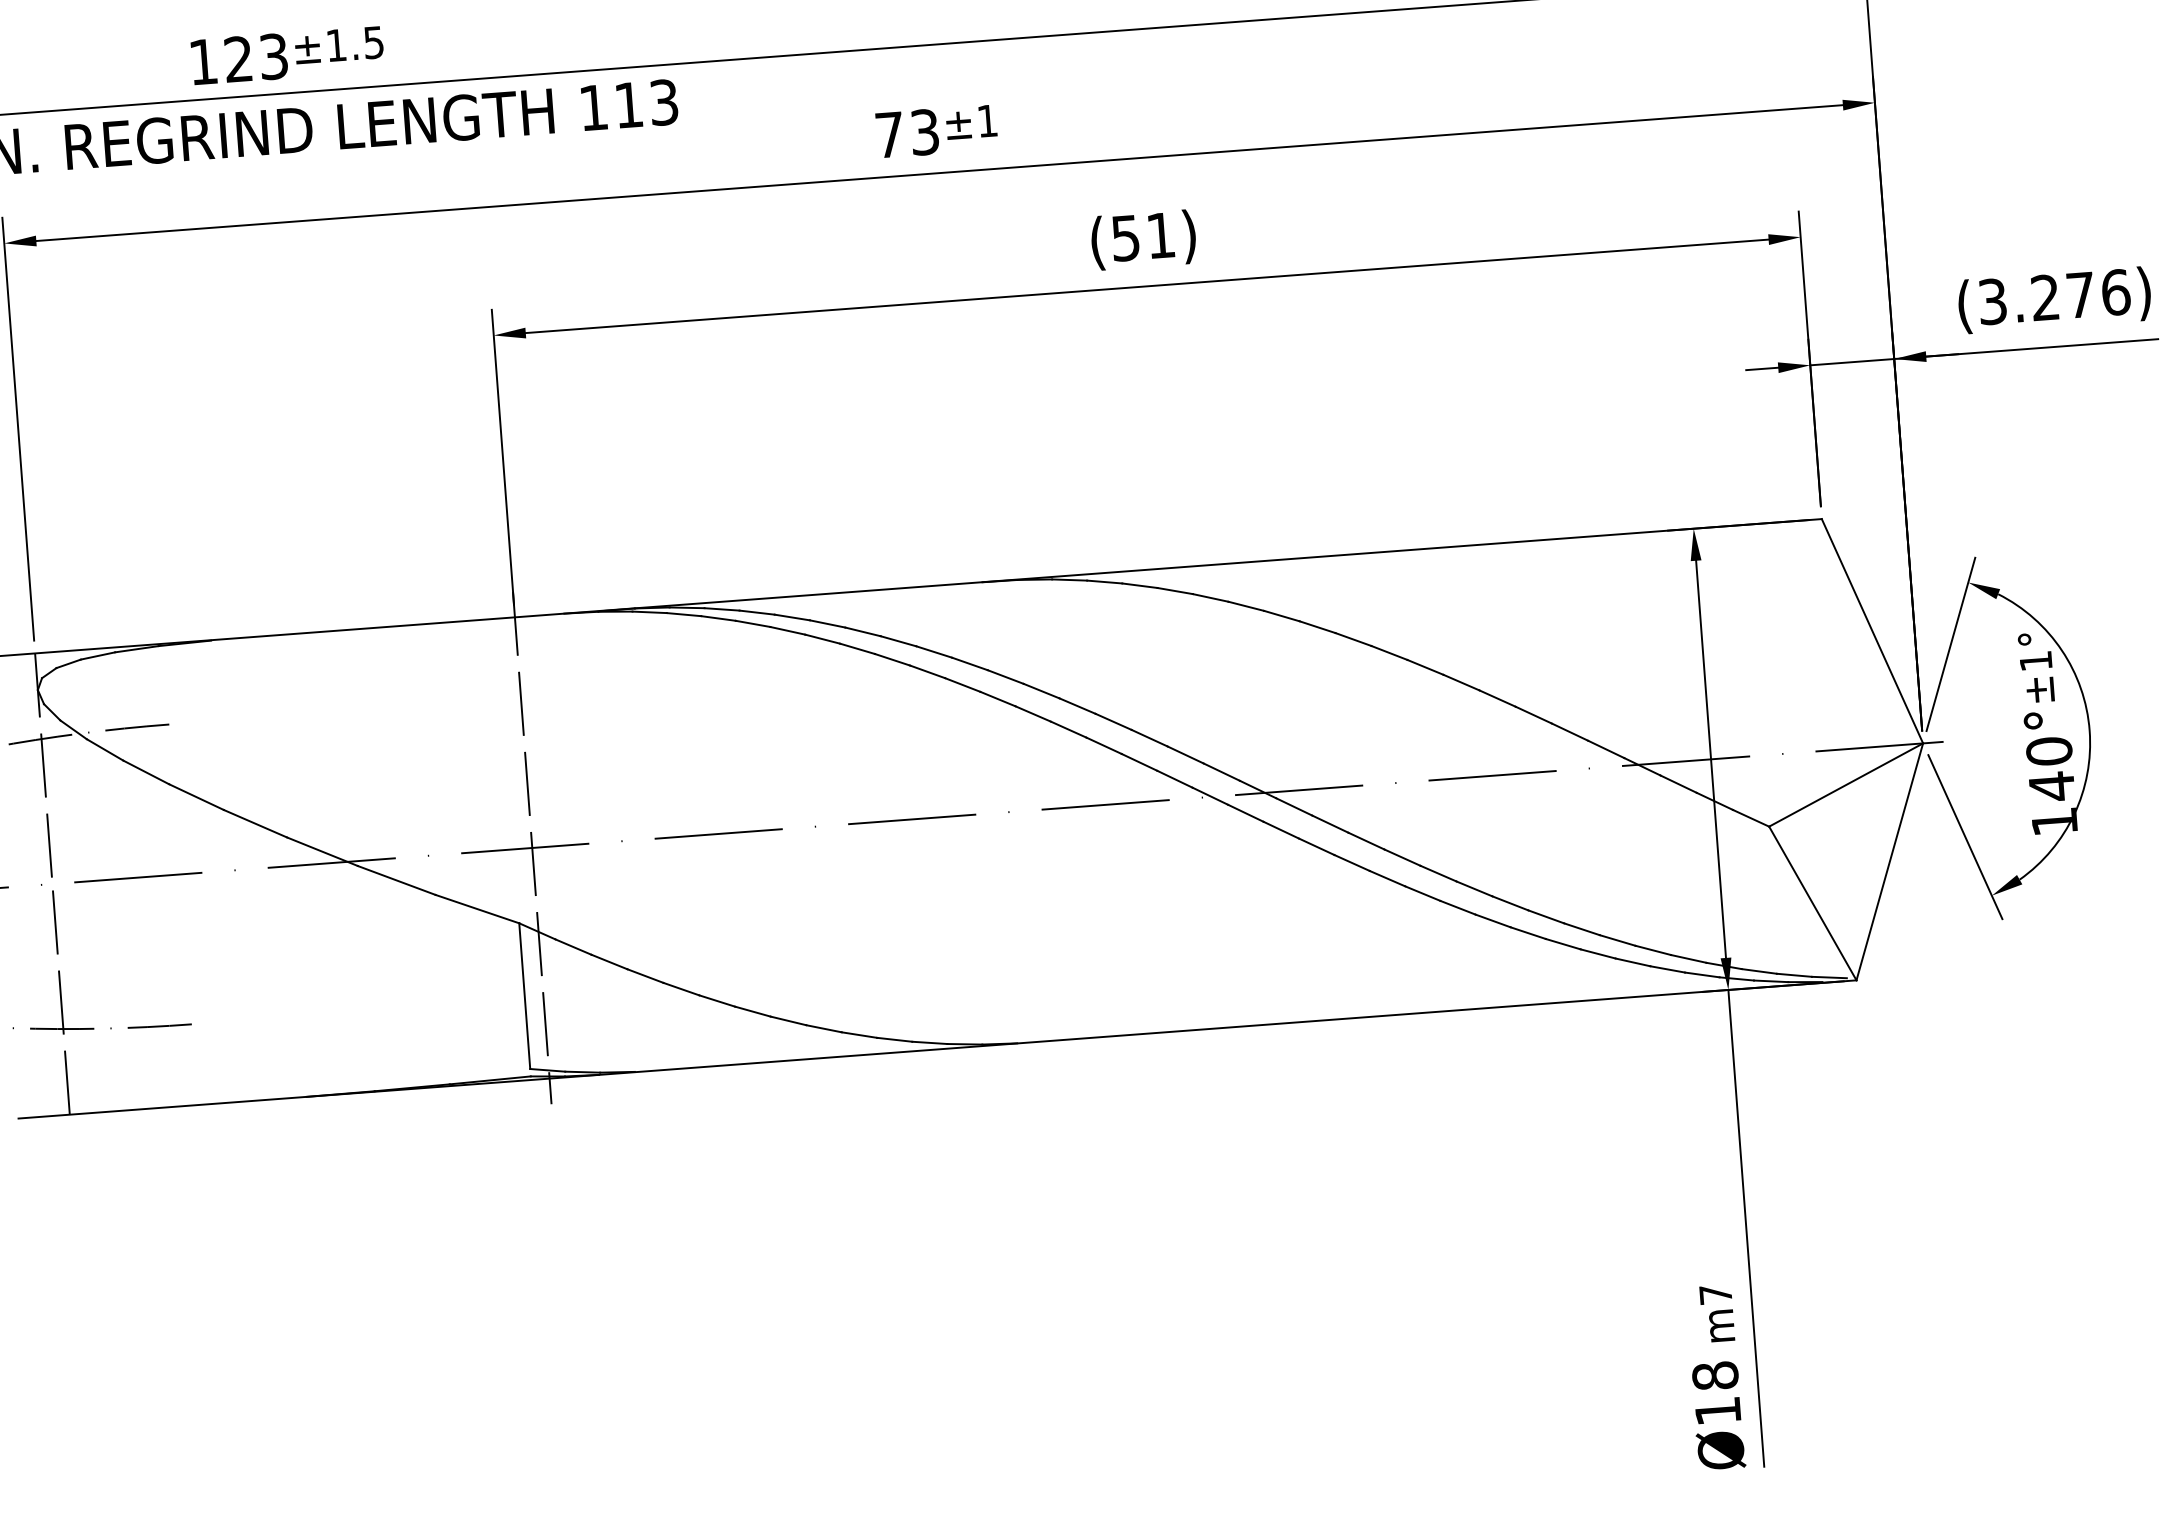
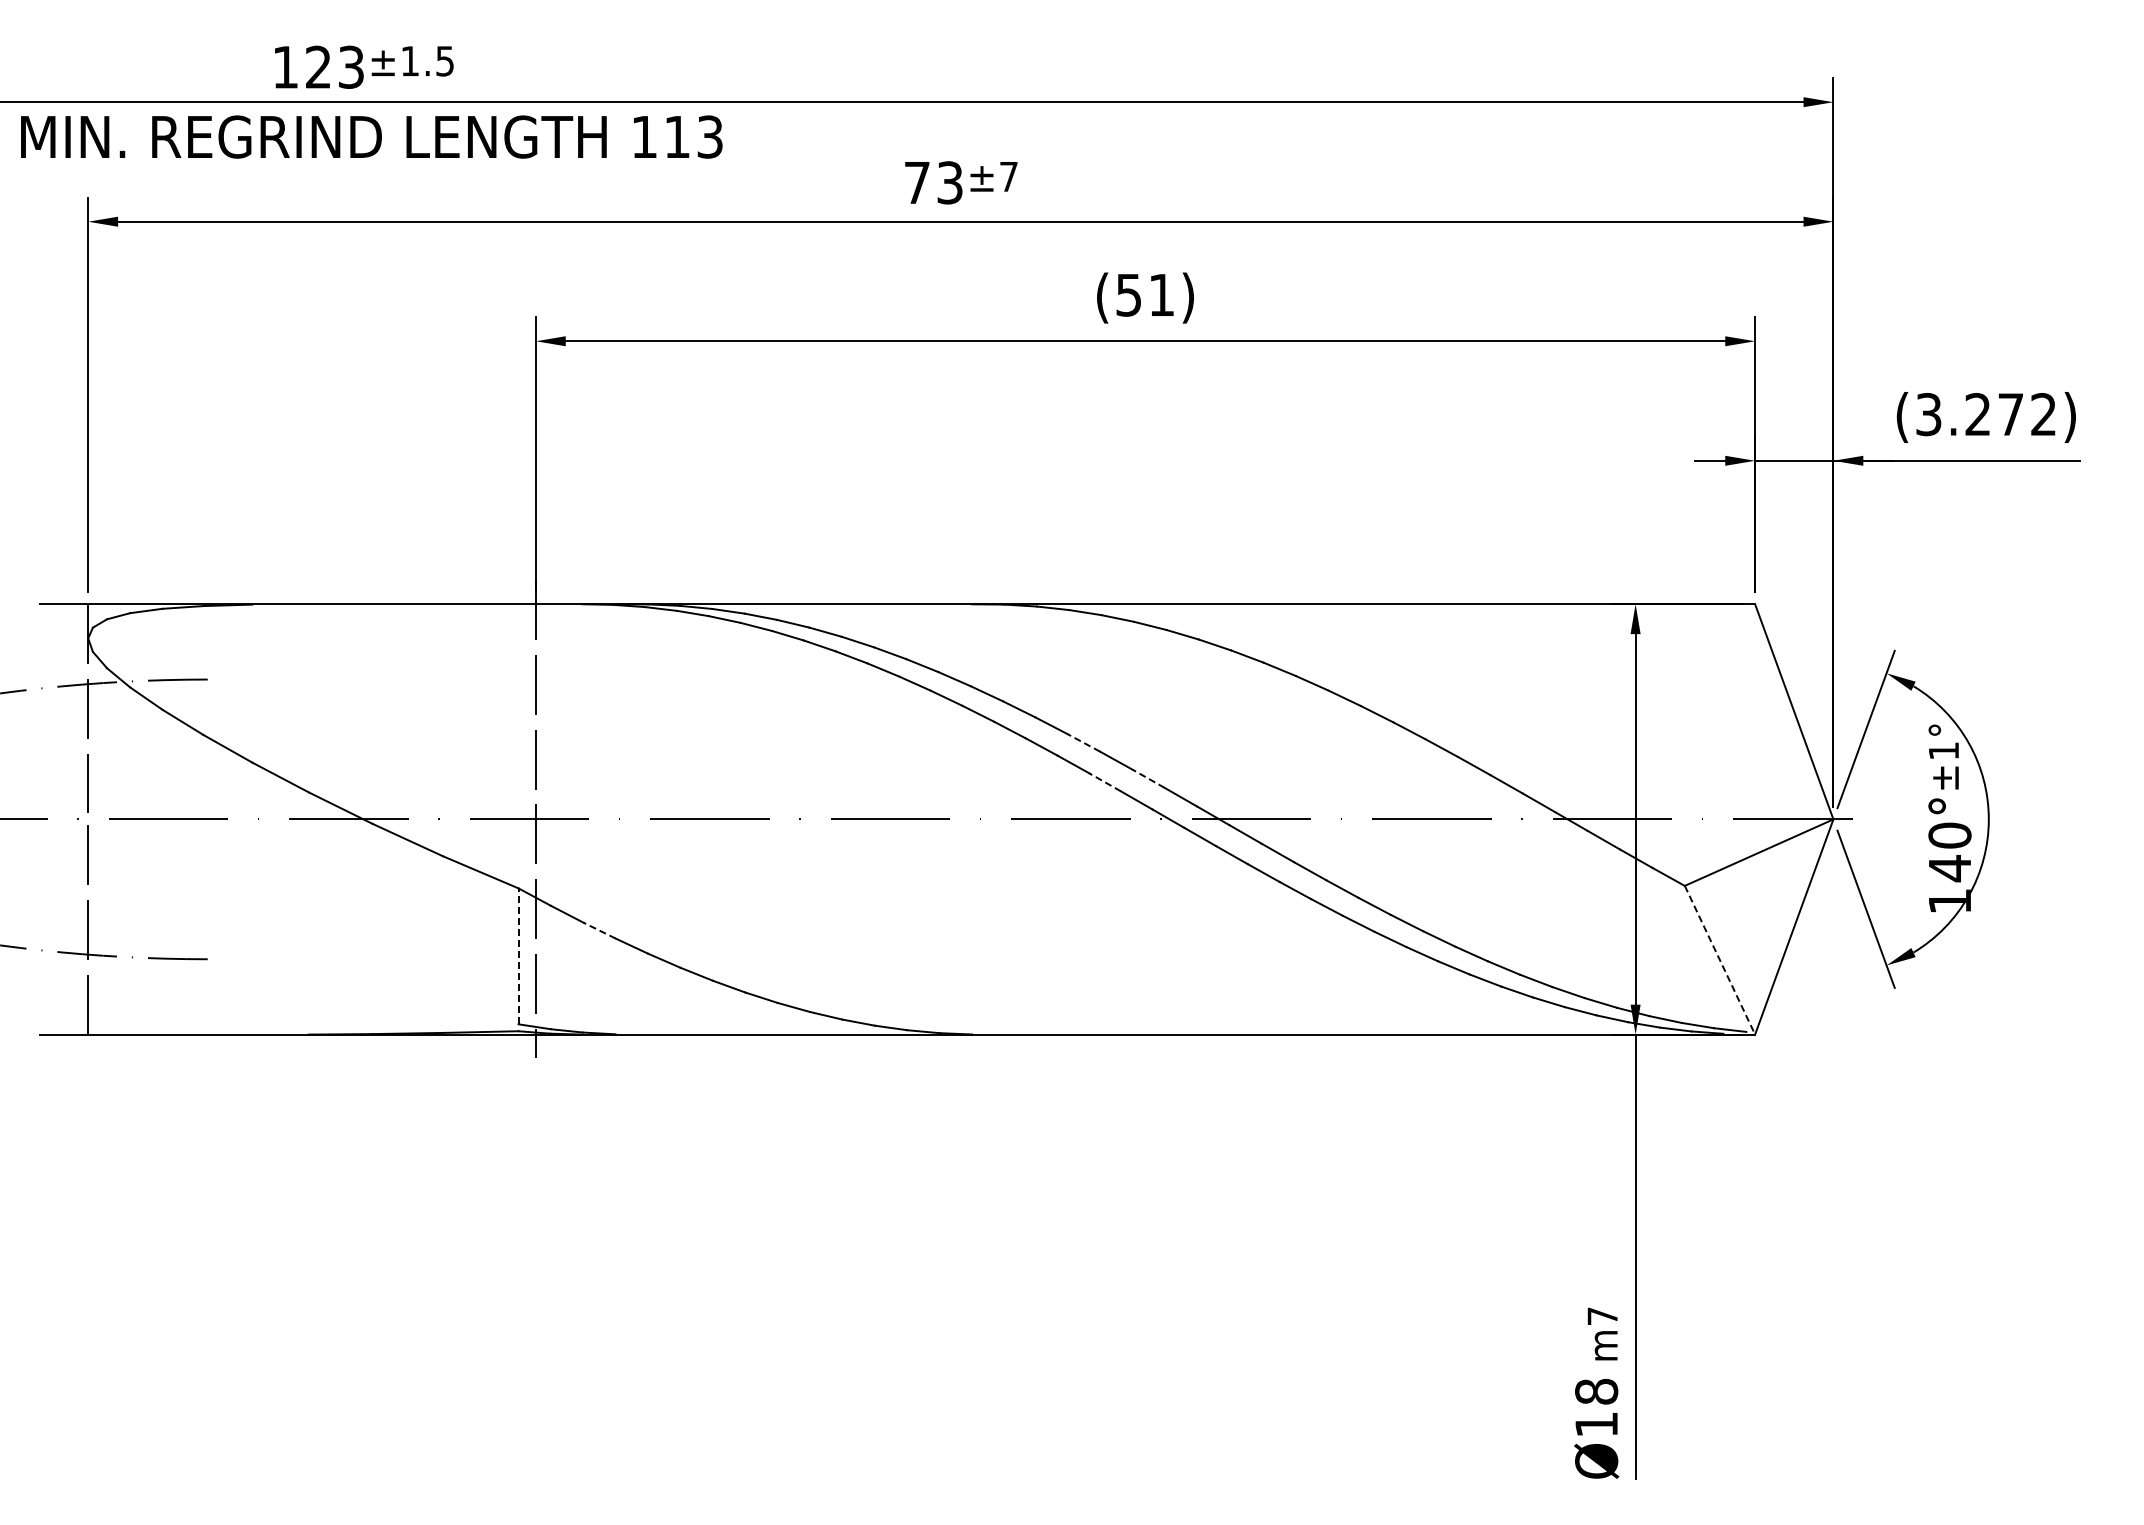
text: (987, 120) -> (1008, 176), ±1 -> ±7
text: (2115, 292) -> (2043, 414), (3.276) -> (3.272)
line: (1113, 721) -> (1083, 742), solid -> dashed
line: (1185, 754) -> (1148, 778), solid -> dashed
line: (1138, 762) -> (1104, 782), solid -> dashed
line: (1813, 903) -> (1720, 960), solid -> dashed
line: (609, 961) -> (599, 930), solid -> dashed
line: (524, 996) -> (518, 956), solid -> dashed

